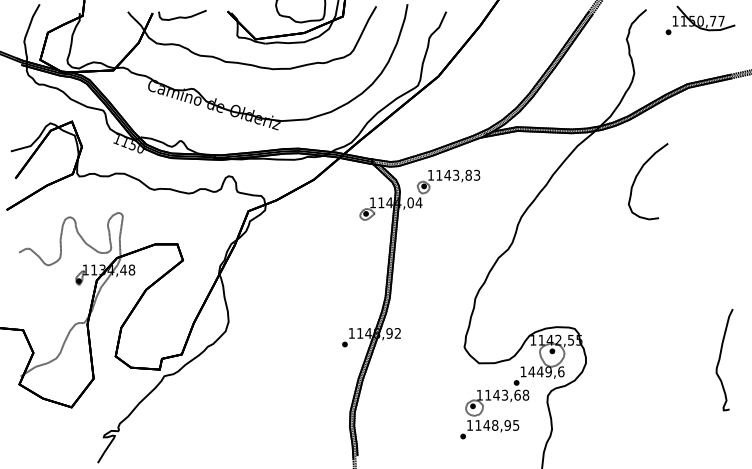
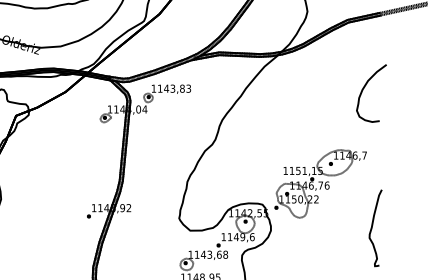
curve: (638, 175) -> (364, 88), moved
part: (651, 301) -> (320, 184), added
text: (531, 371) -> (229, 236), 1449,6 -> 1149,6

